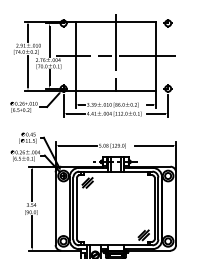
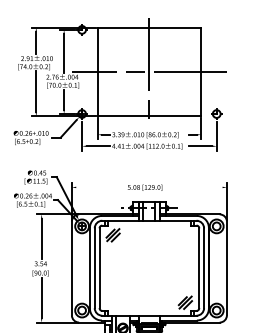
part: (167, 23) -> (216, 29), removed
line: (77, 145) -> (100, 187), removed
line: (153, 145) -> (197, 187), removed

